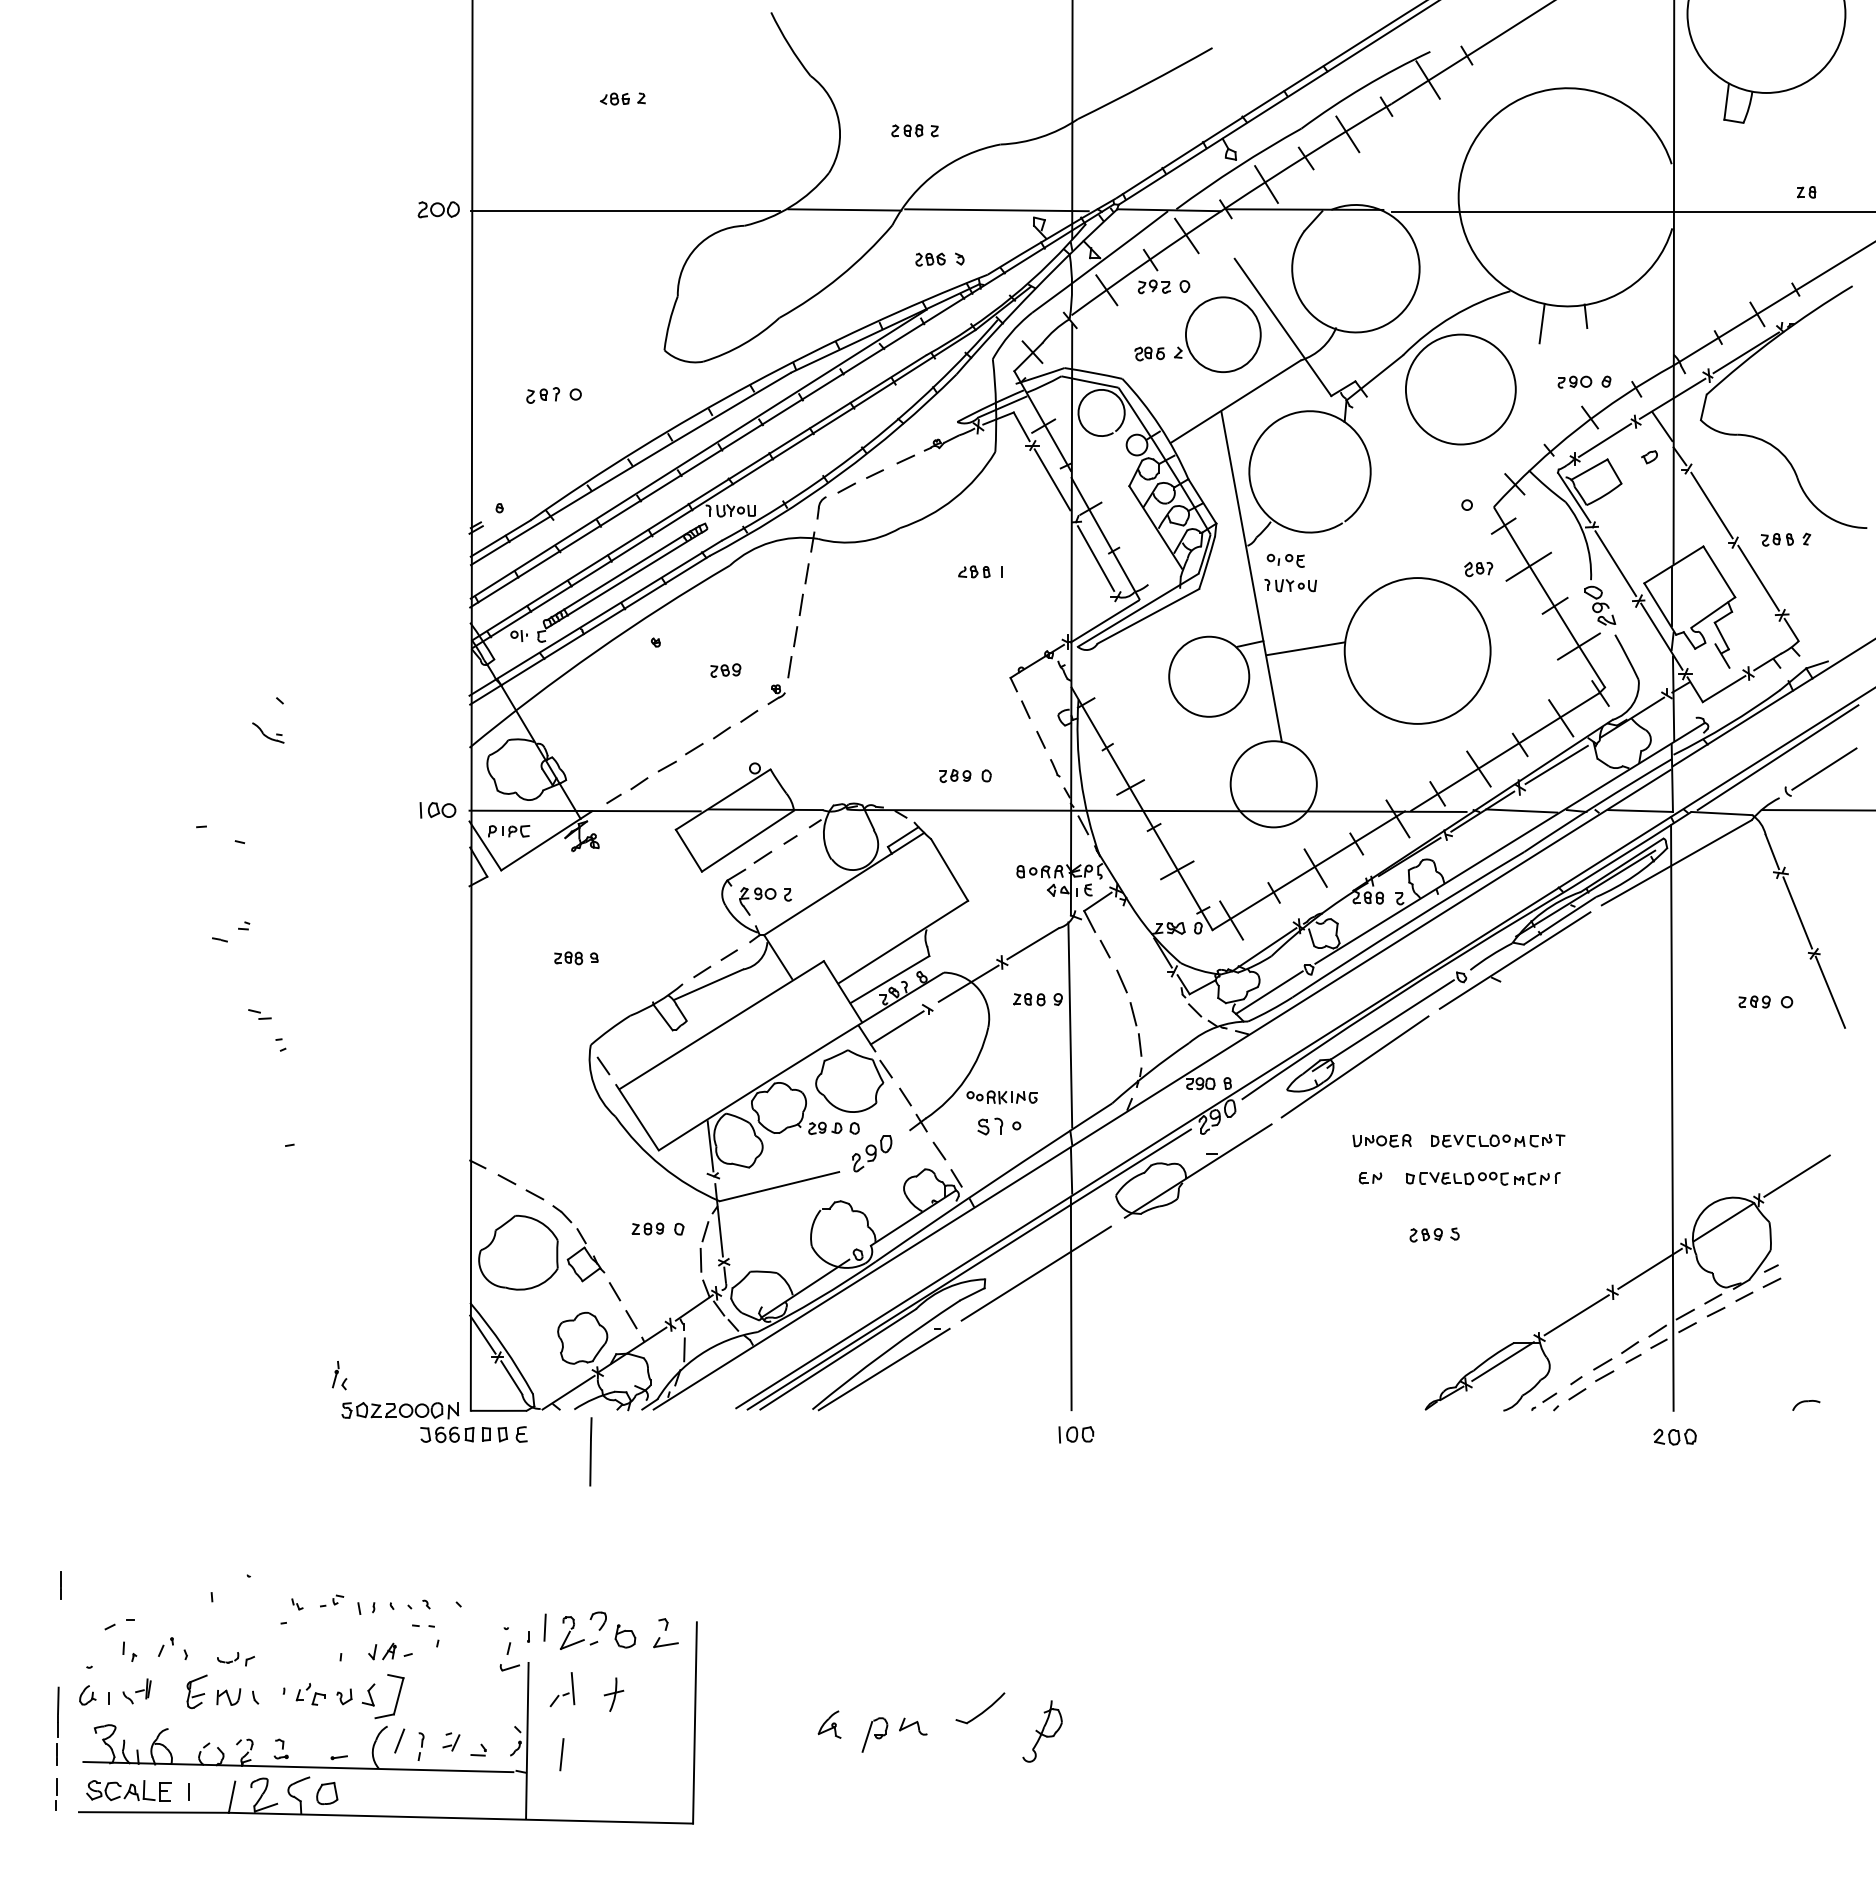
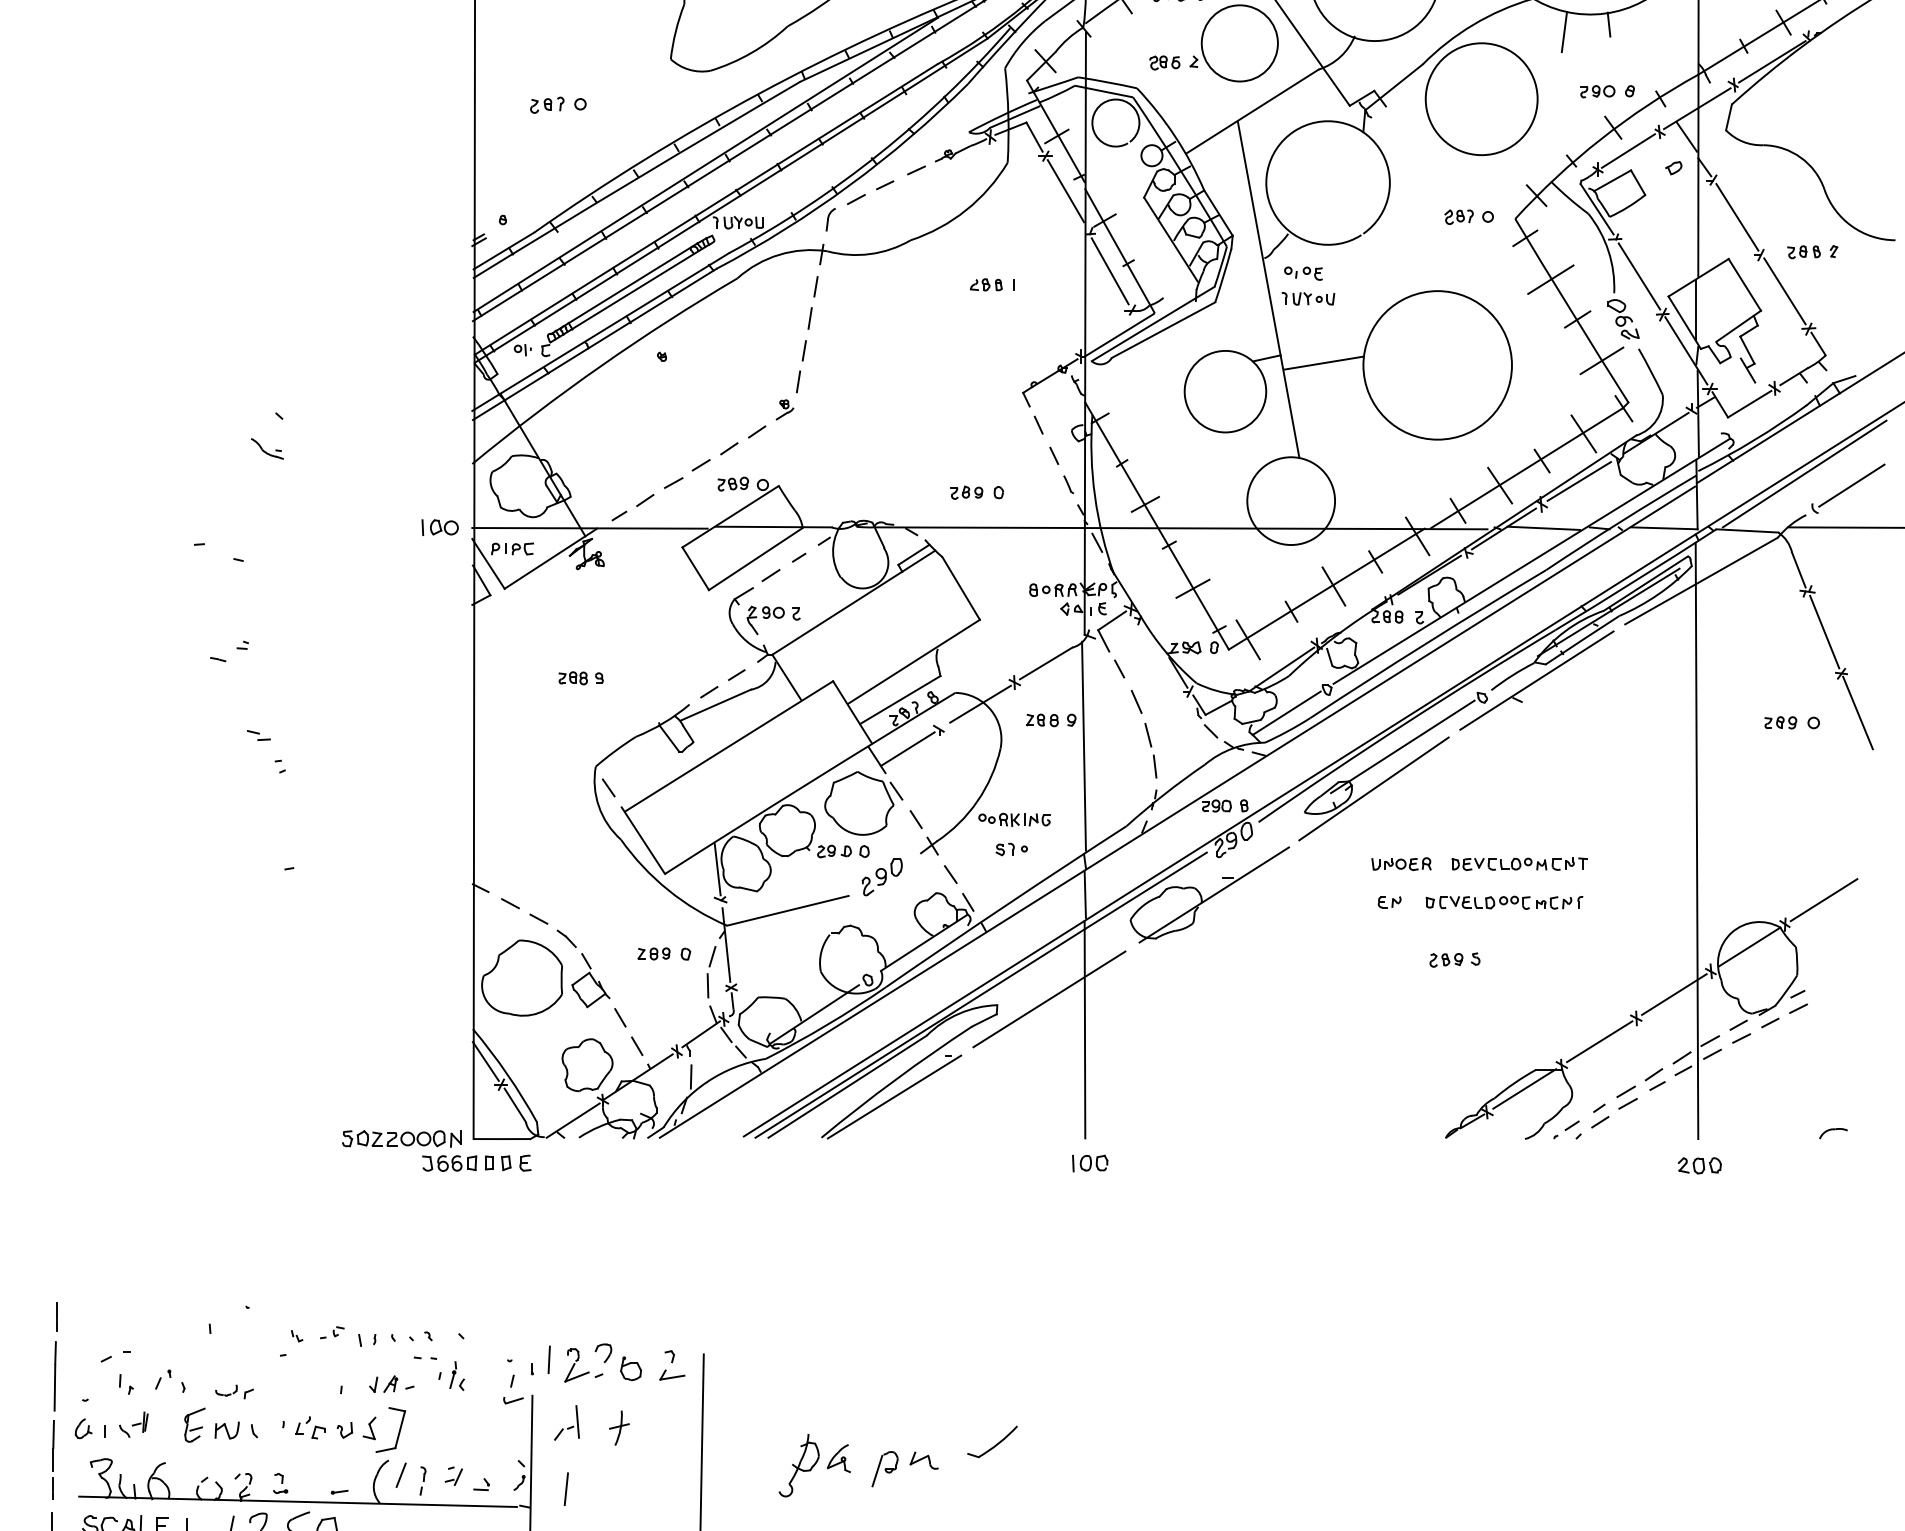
part: (1478, 569) -> (1458, 217), moved
part: (725, 670) -> (732, 484), moved
part: (999, 1125) -> (1011, 848), size x0.71
part: (339, 1375) -> (457, 1375), moved
line: (590, 1451) -> (54, 1375), moved
part: (1042, 1731) -> (799, 1465), moved

